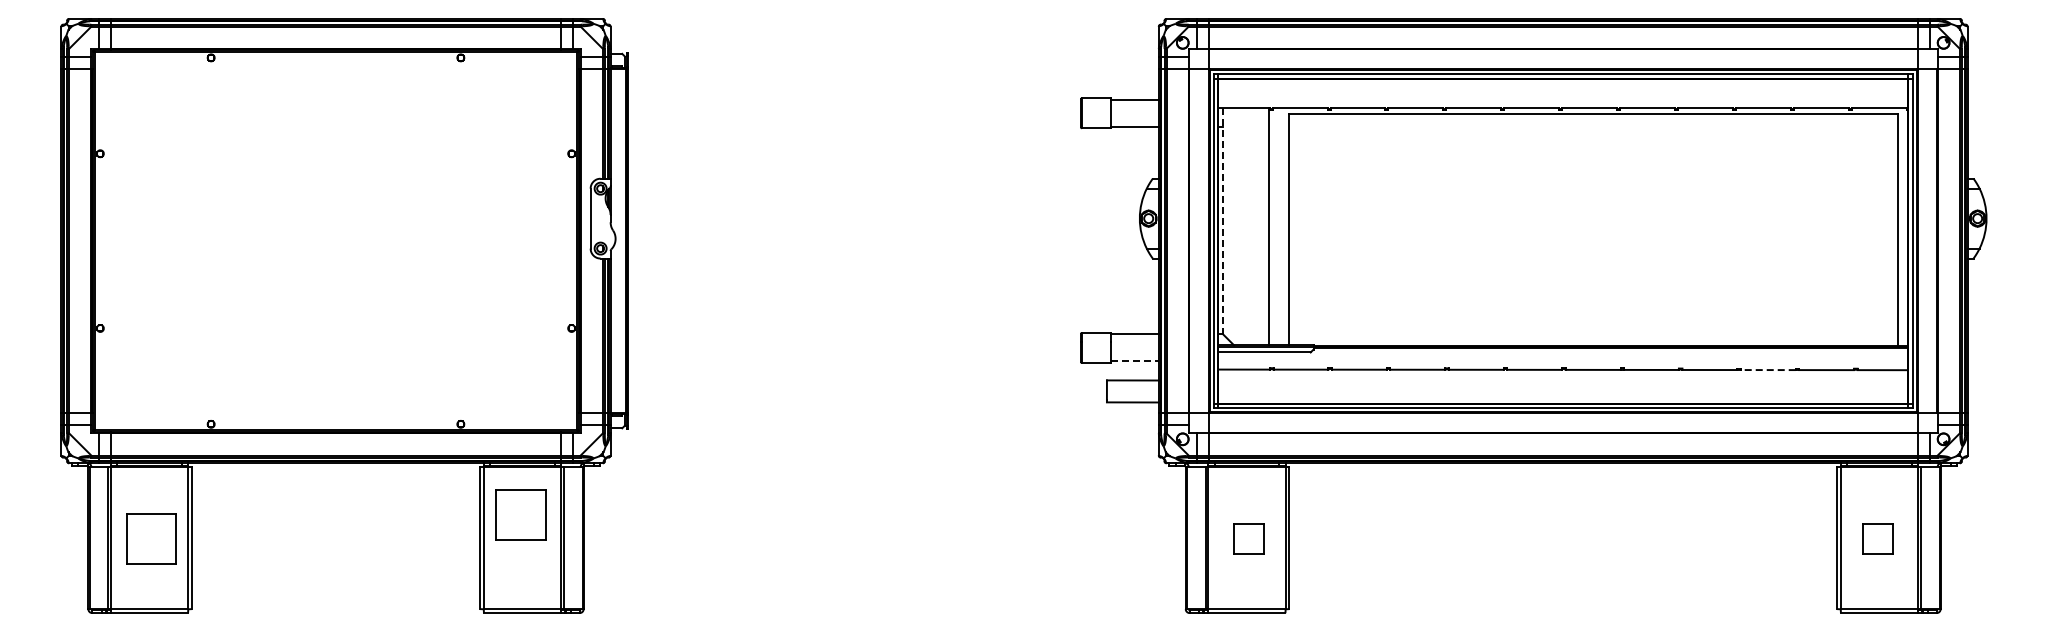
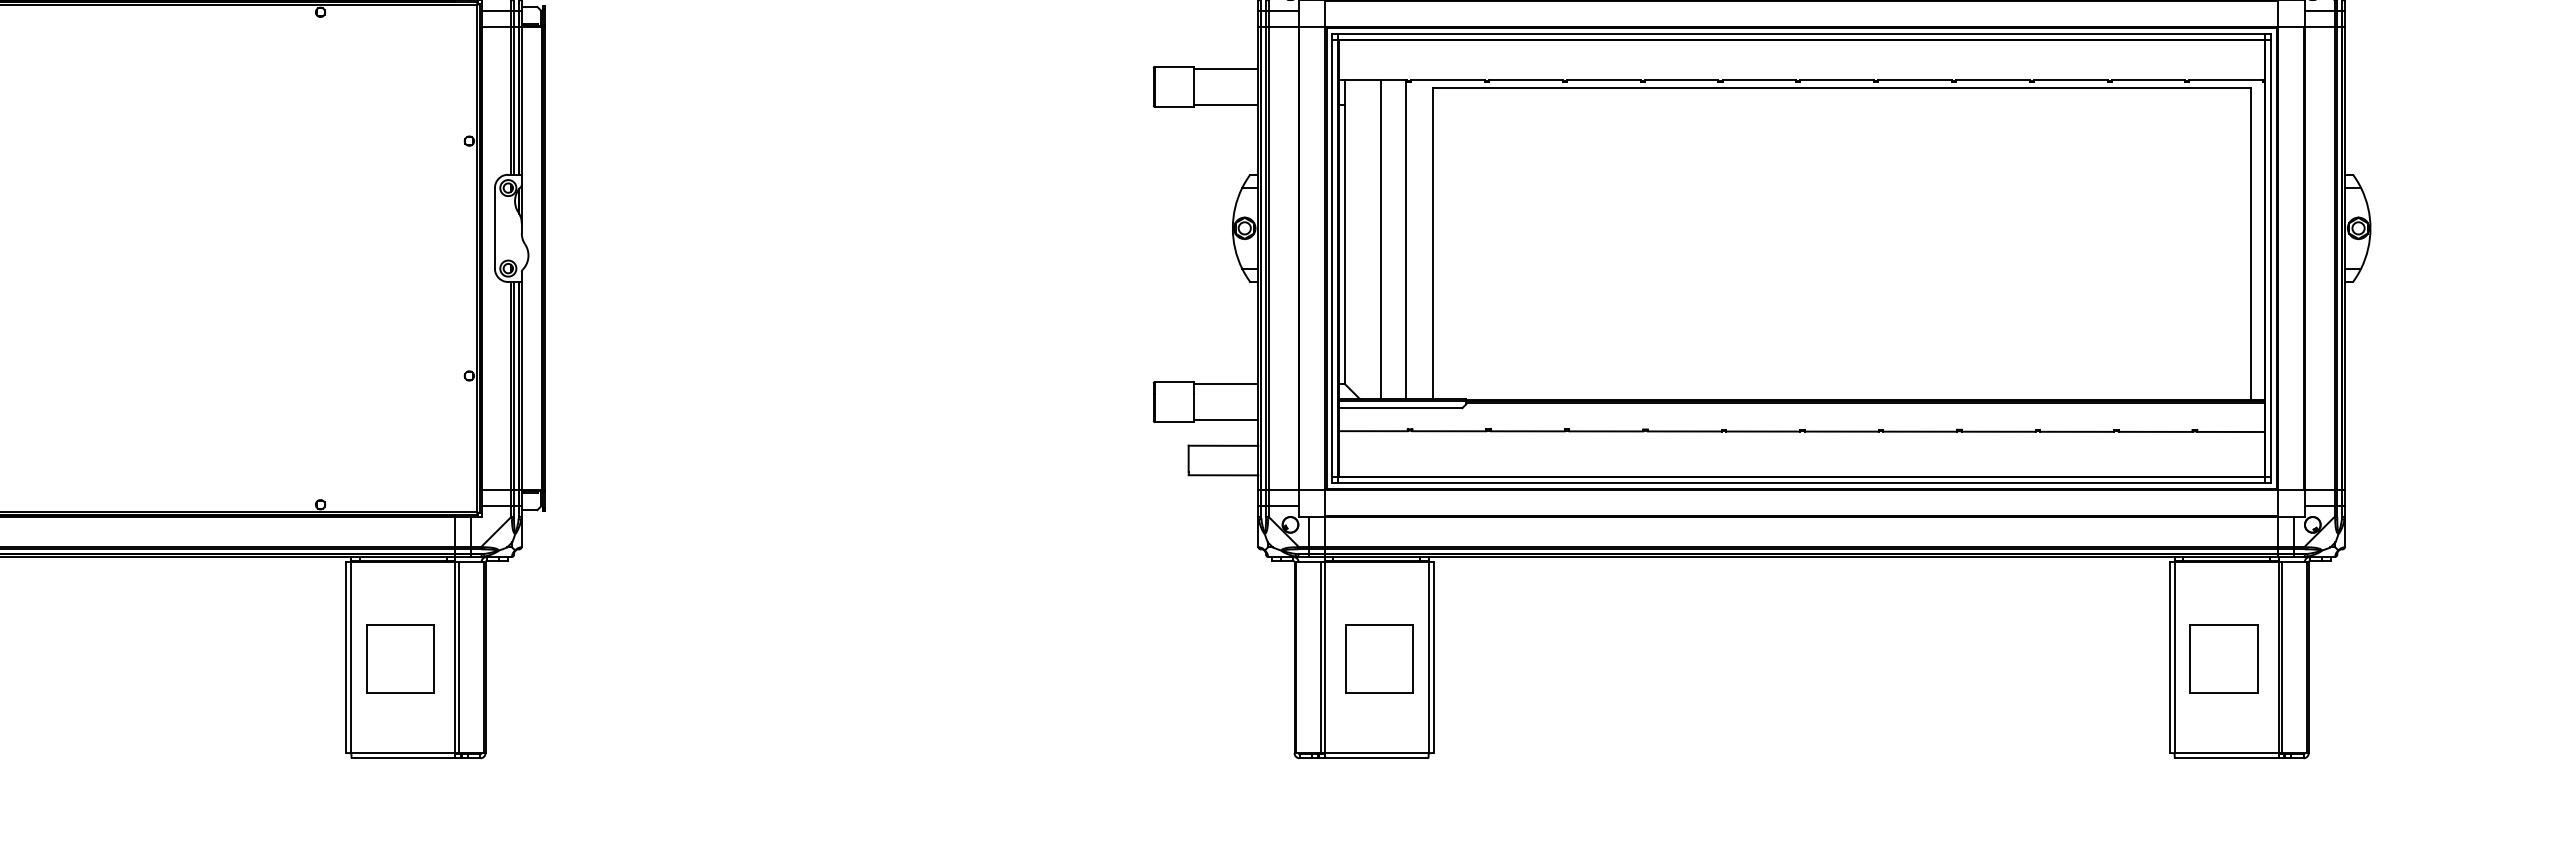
line: (1223, 221) -> (1345, 232), dashed -> solid
line: (1250, 226) -> (1381, 238), added
line: (1134, 361) -> (1225, 420), dashed -> solid
line: (1767, 370) -> (2076, 432), dashed -> solid
part: (520, 514) -> (400, 658), moved
part: (1248, 538) -> (1378, 658), size x1.67
part: (1877, 538) -> (2223, 658), size x1.67

